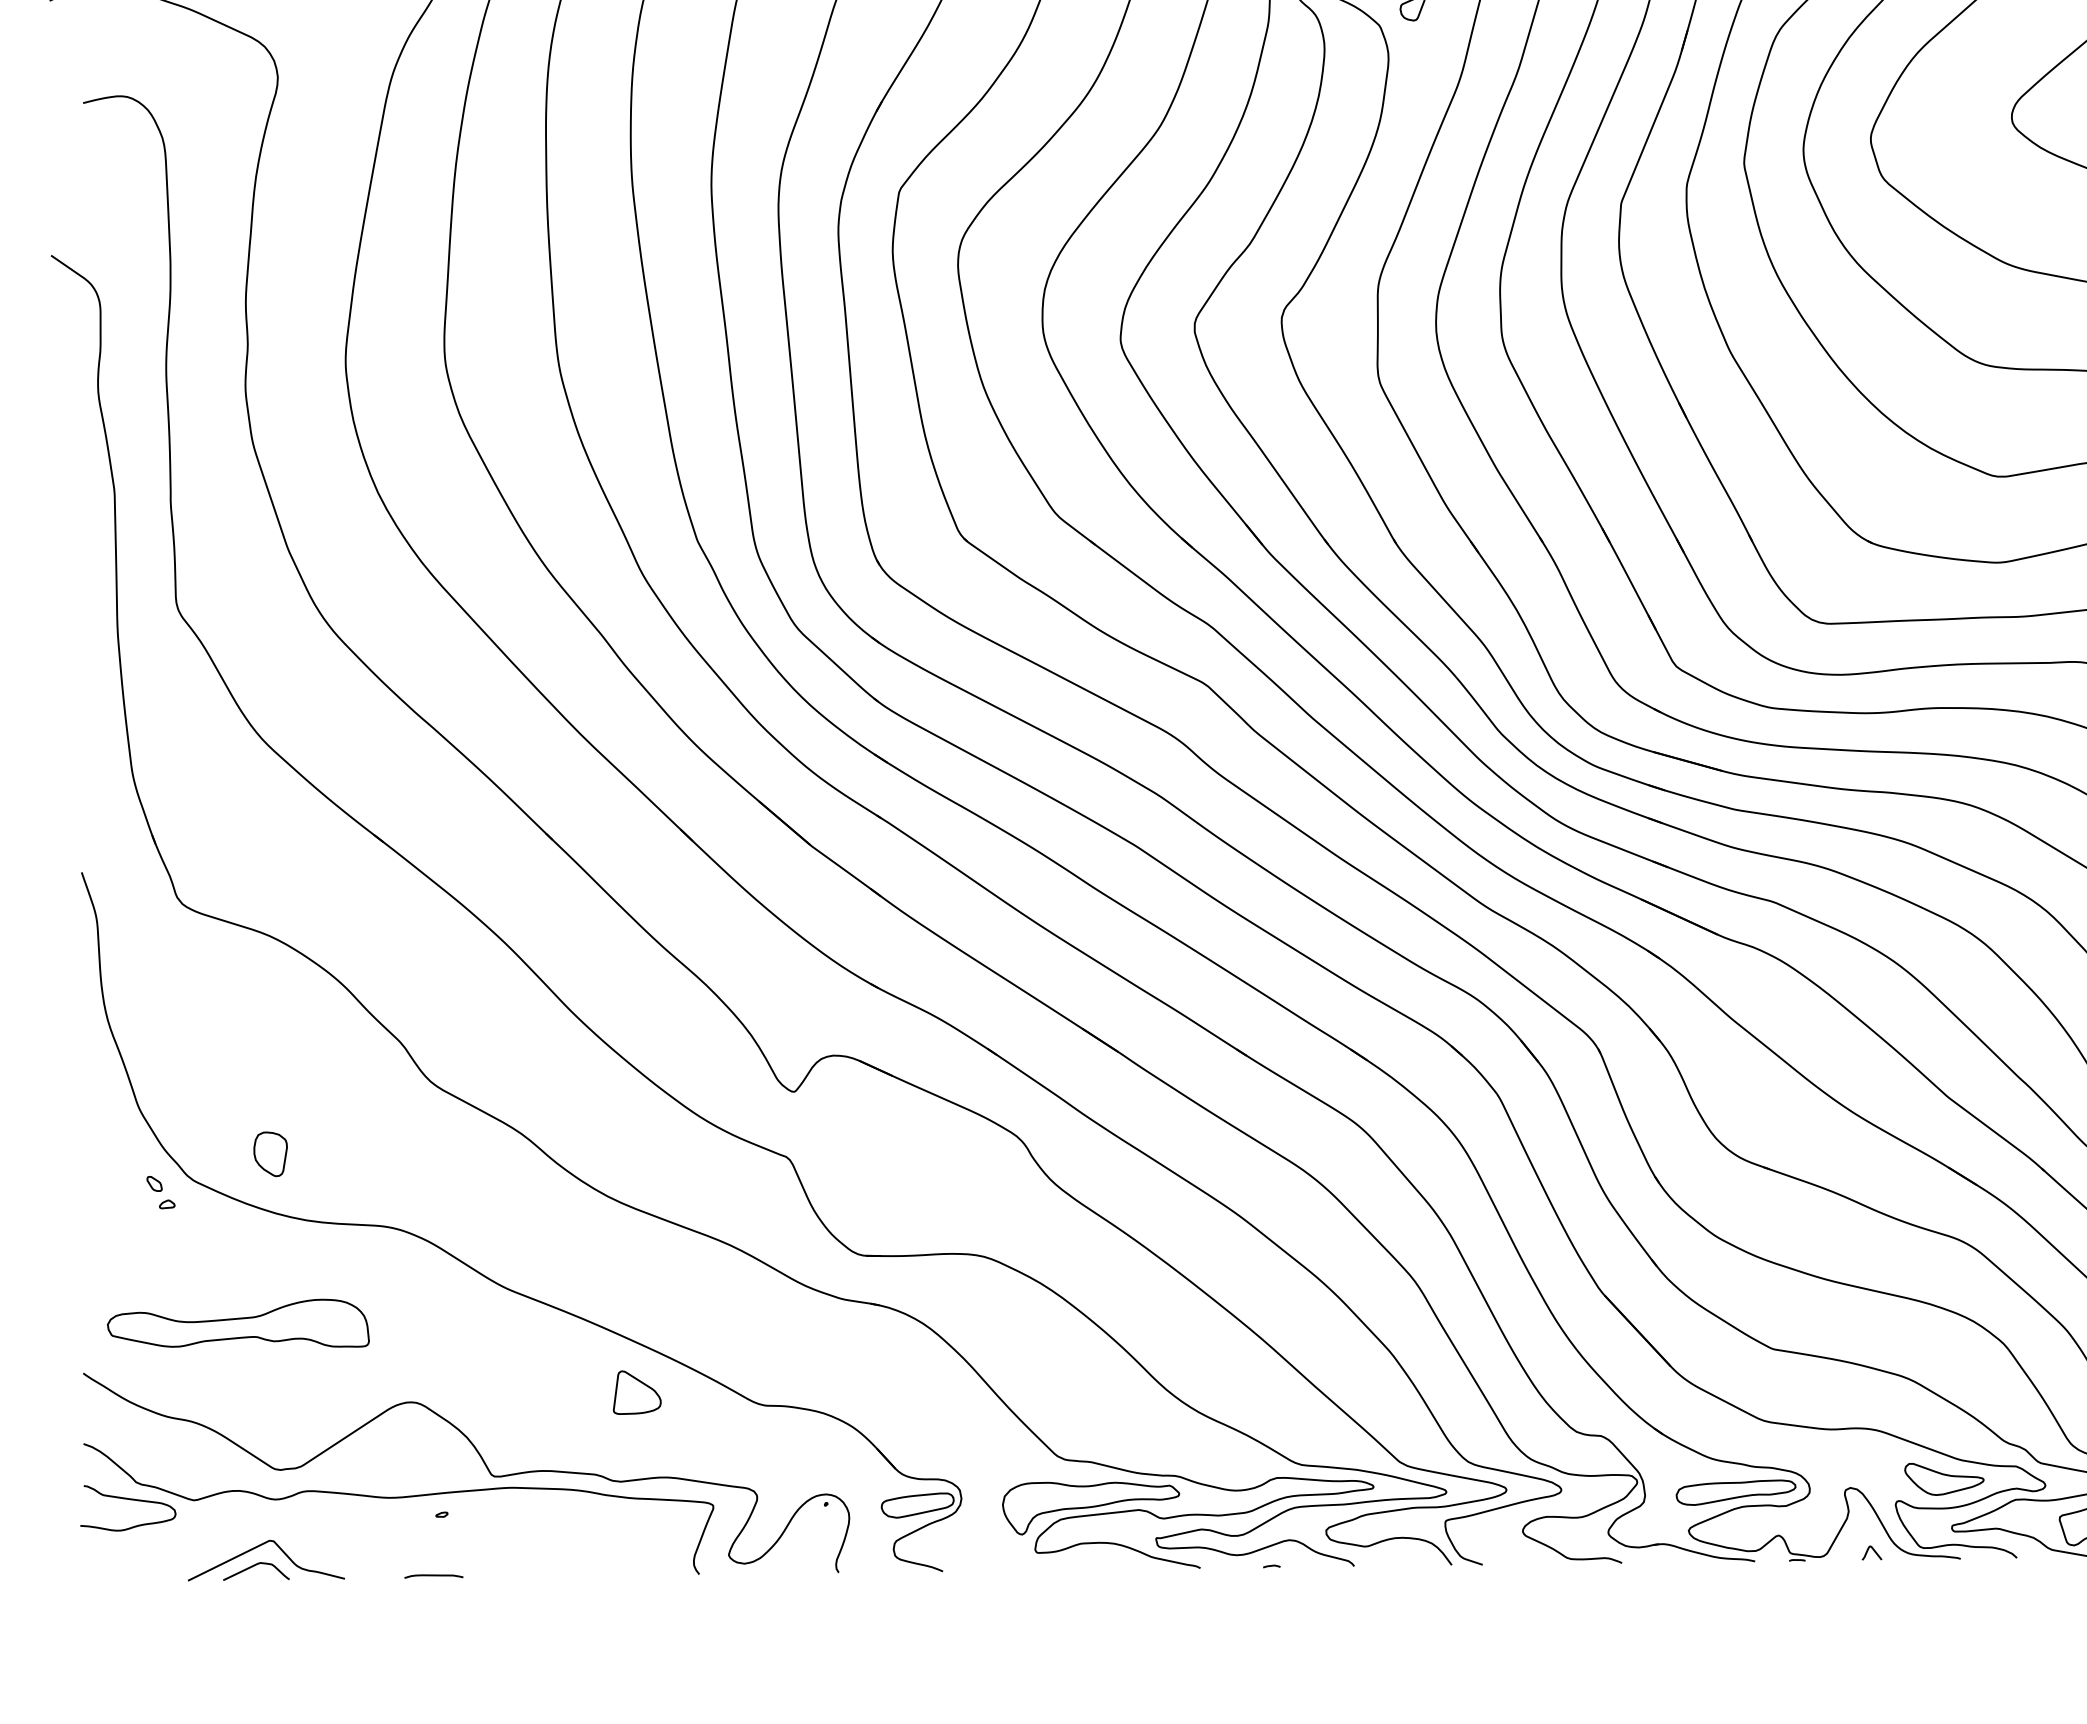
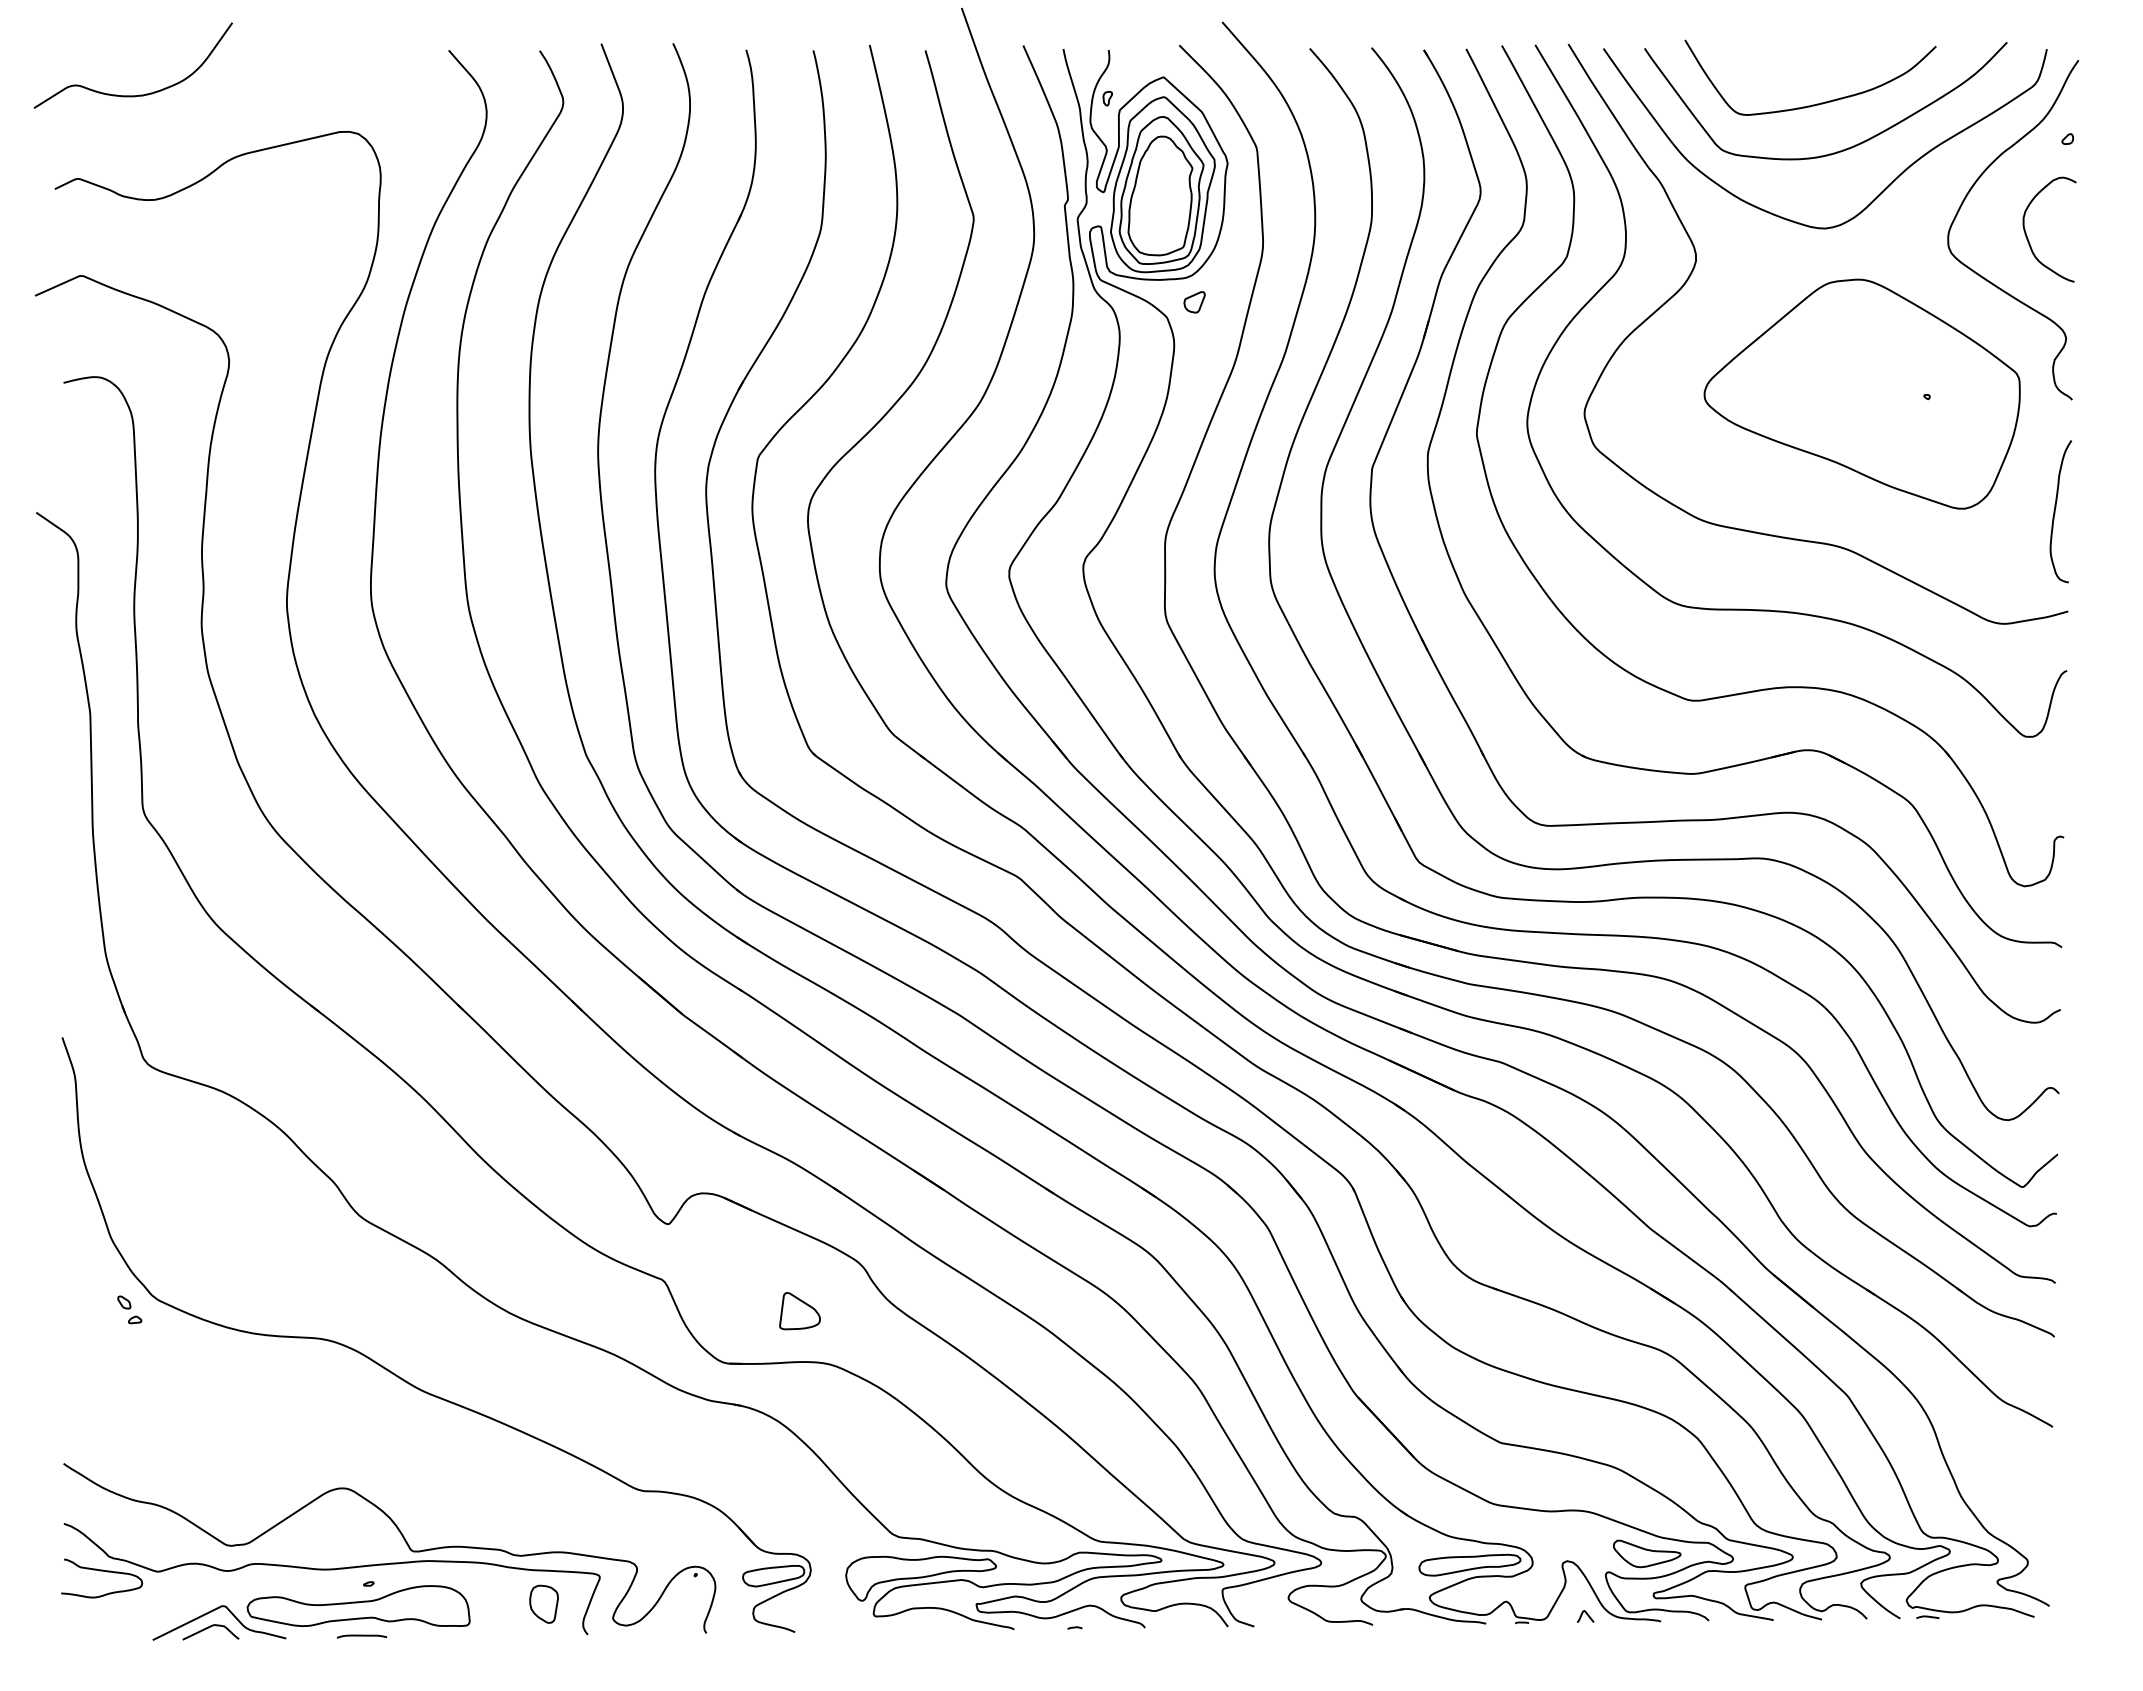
part: (269, 1153) -> (543, 1603), moved
part: (238, 1322) -> (358, 1605), moved
part: (636, 1393) -> (799, 1311), moved

